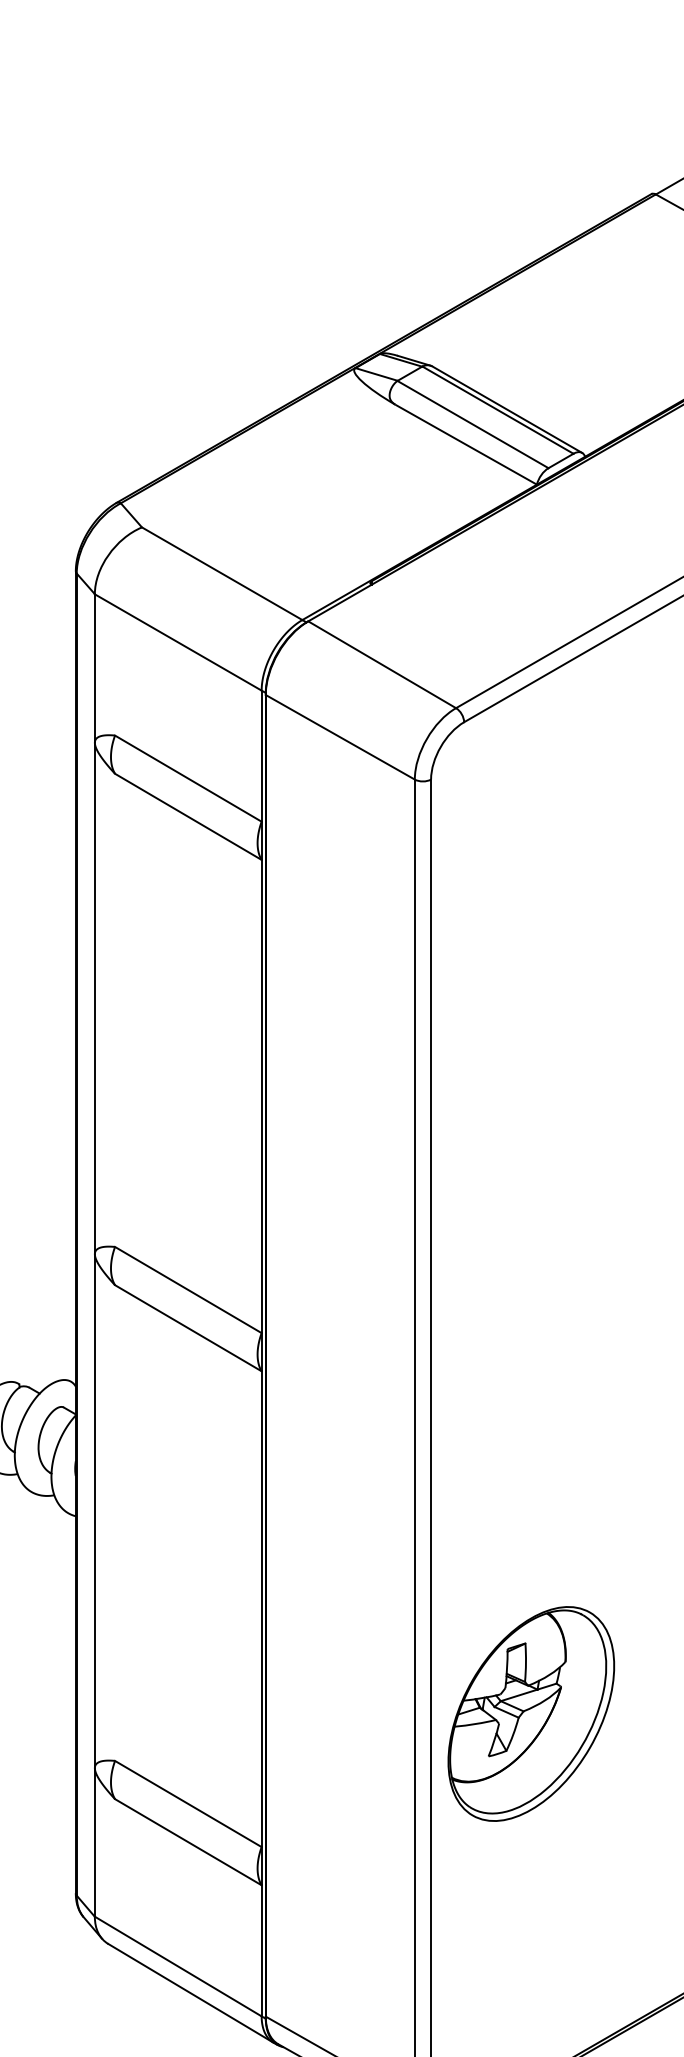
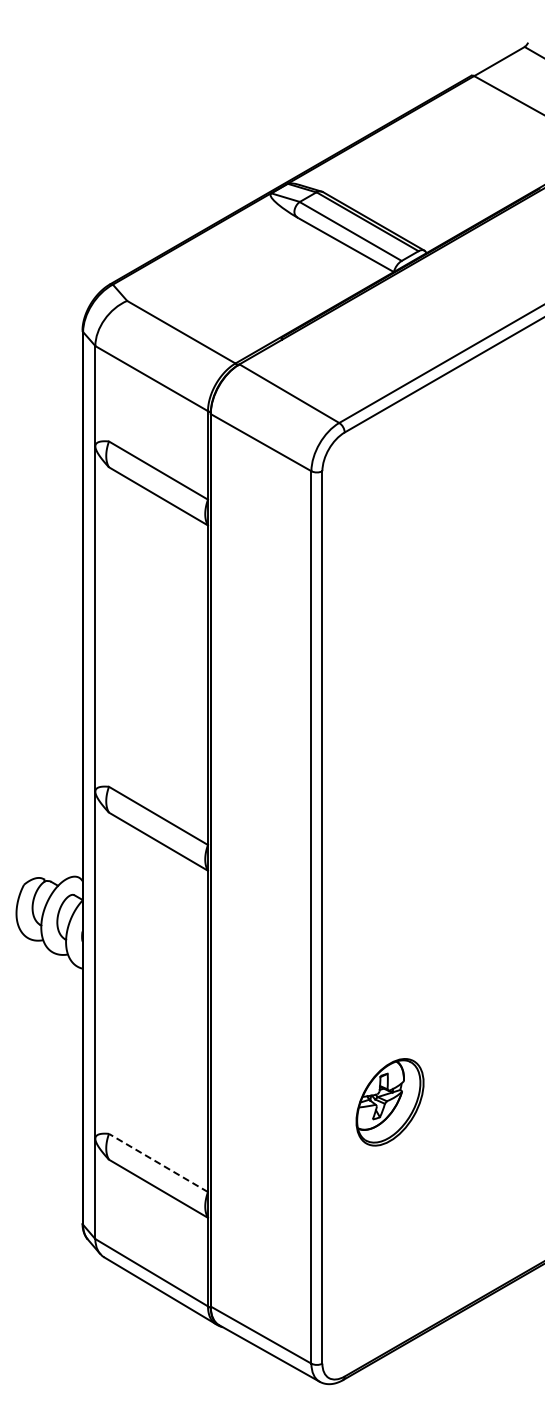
part: (530, 1714) -> (389, 1102), size x0.6
line: (188, 1803) -> (158, 1162), solid -> dashed

